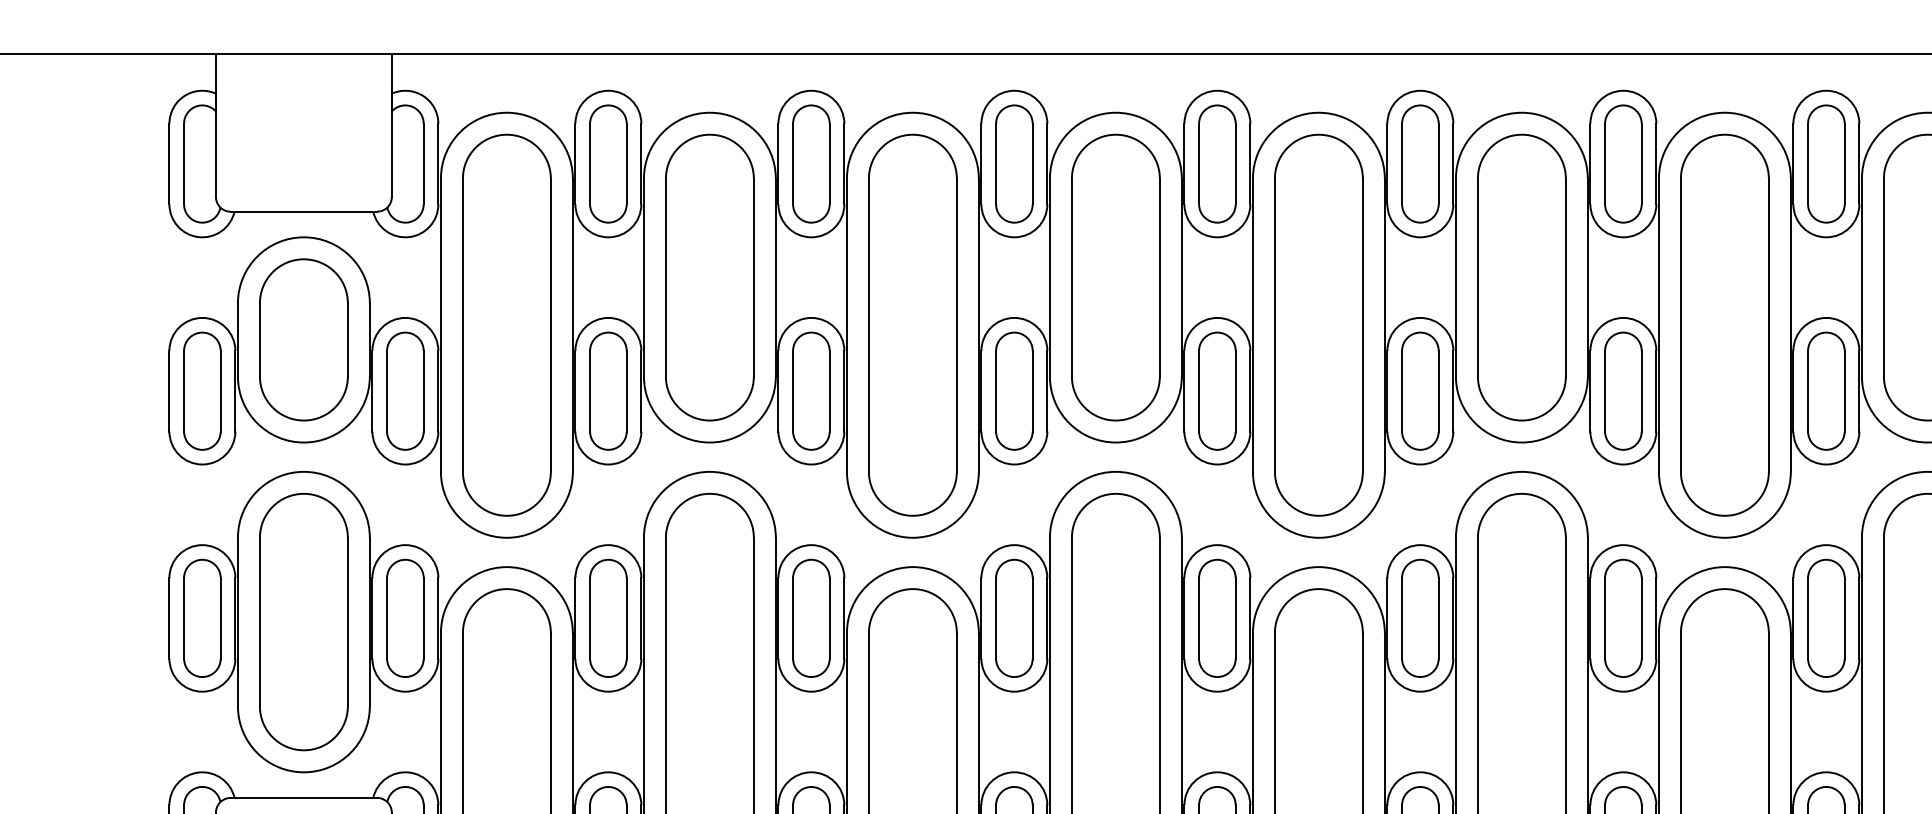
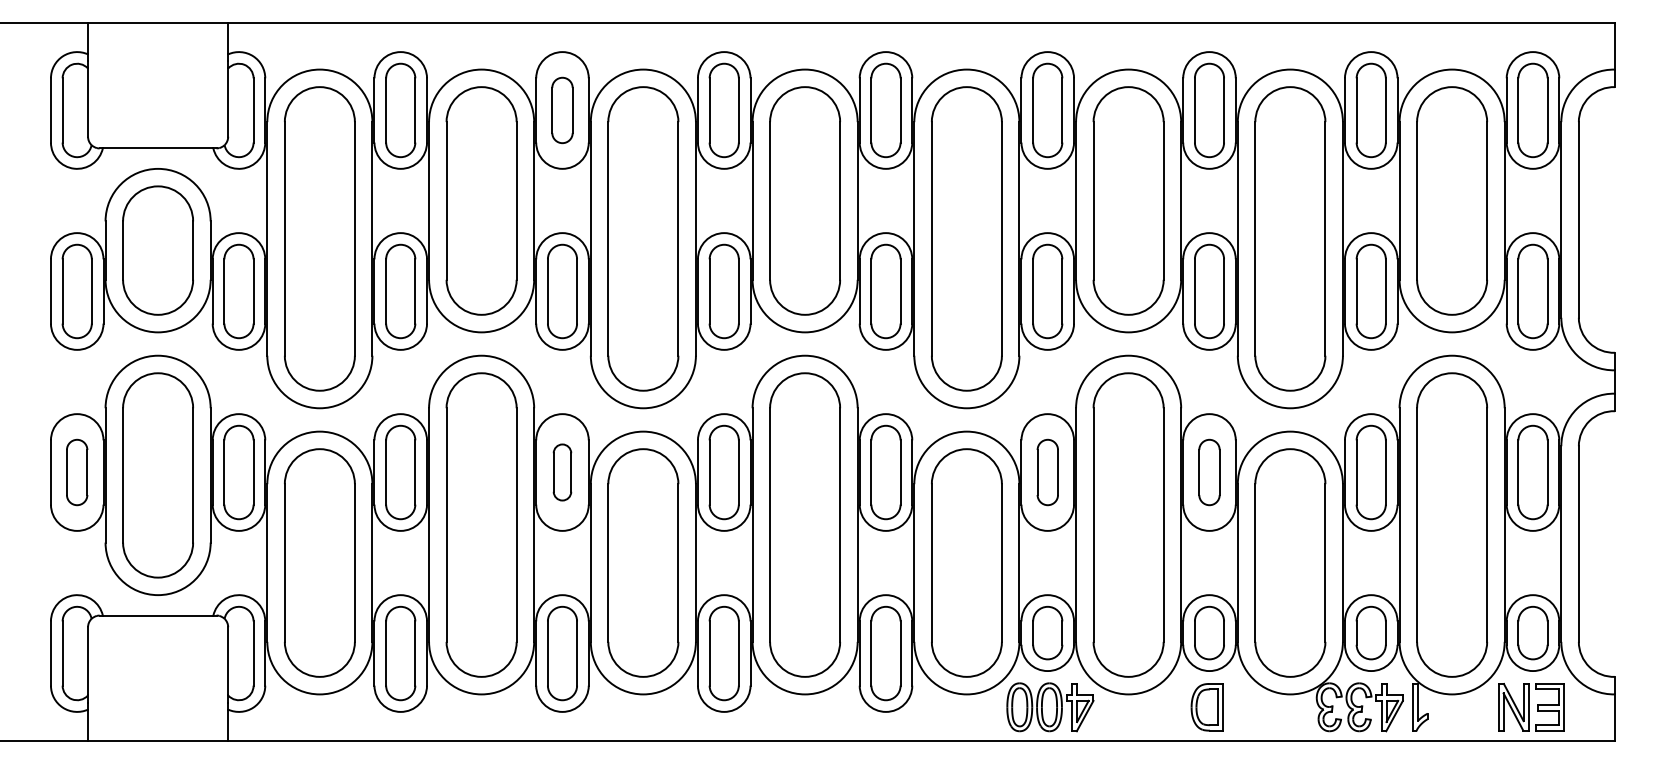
part: (811, 164) -> (562, 110), size x0.7
part: (201, 618) -> (76, 472), size x0.7
part: (811, 618) -> (562, 472), size x0.6
part: (1420, 618) -> (1047, 472), size x0.7
part: (1623, 618) -> (1209, 472), size x0.7

